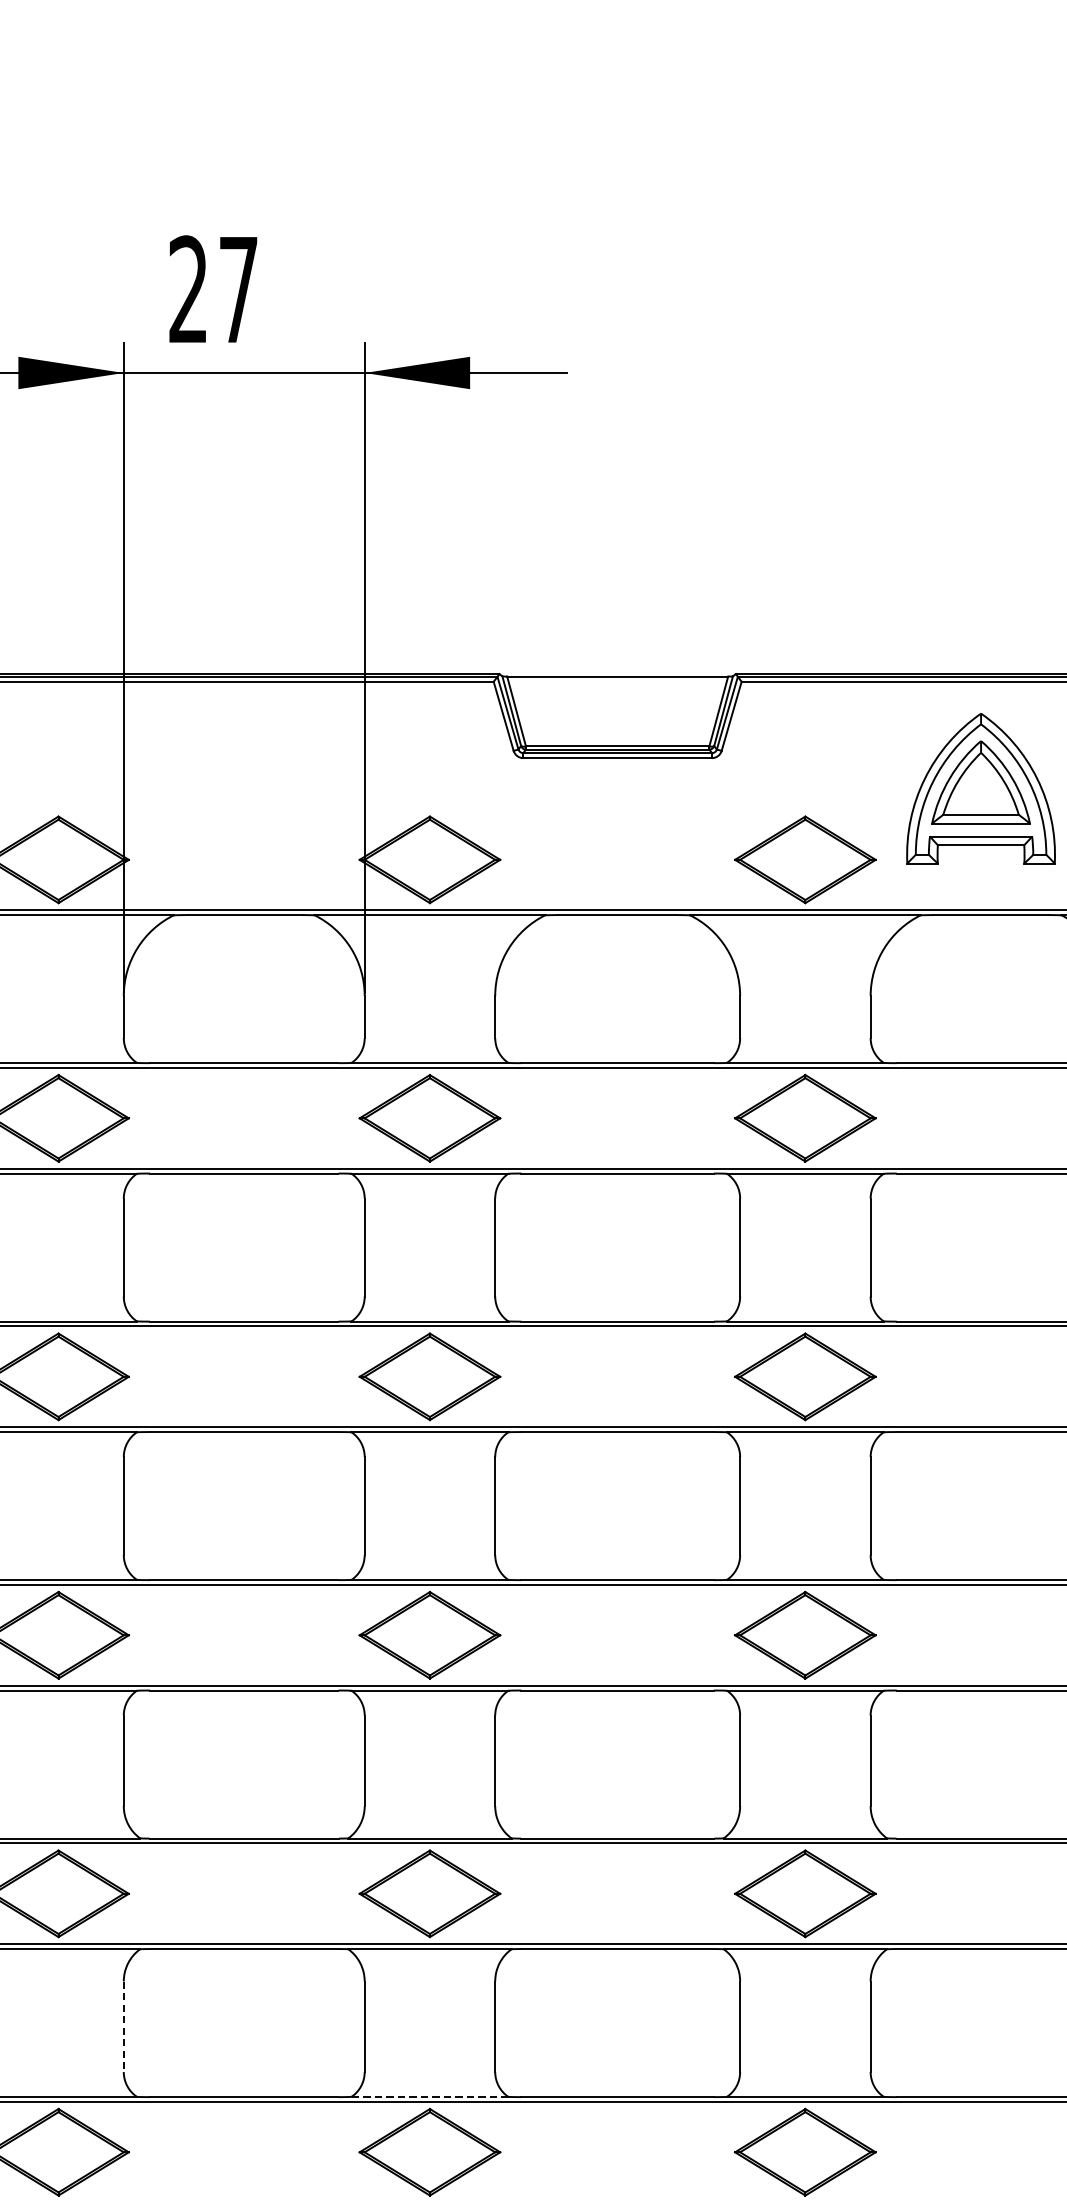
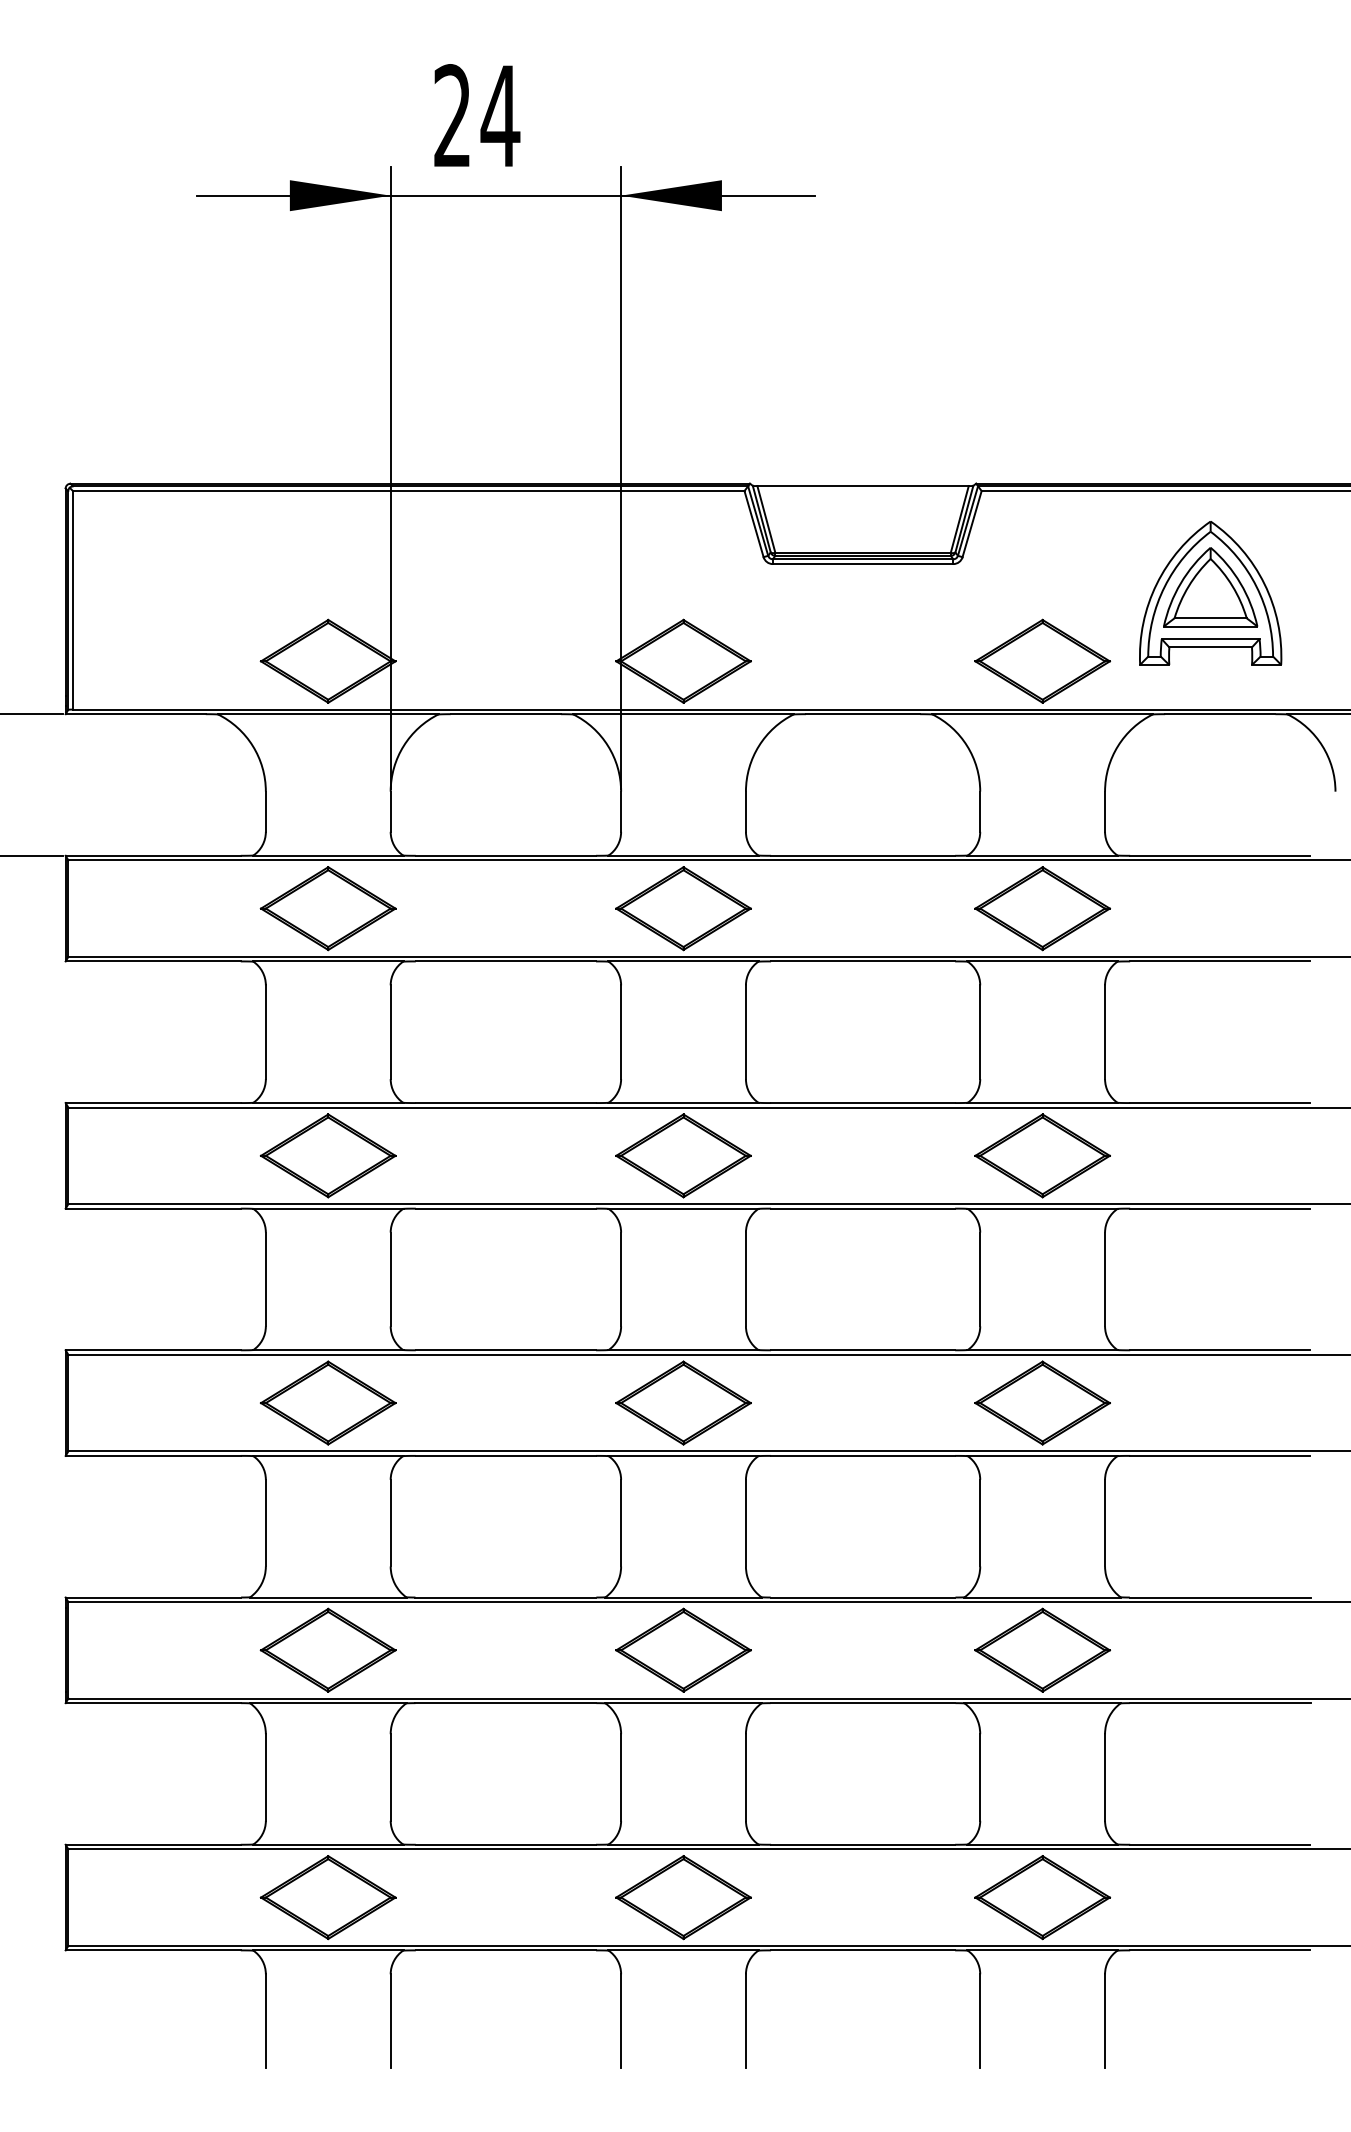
text: (238, 289) -> (500, 115), 27 -> 24
line: (123, 2027) -> (390, 1778), dashed -> solid
line: (429, 2096) -> (683, 1844), dashed -> solid

